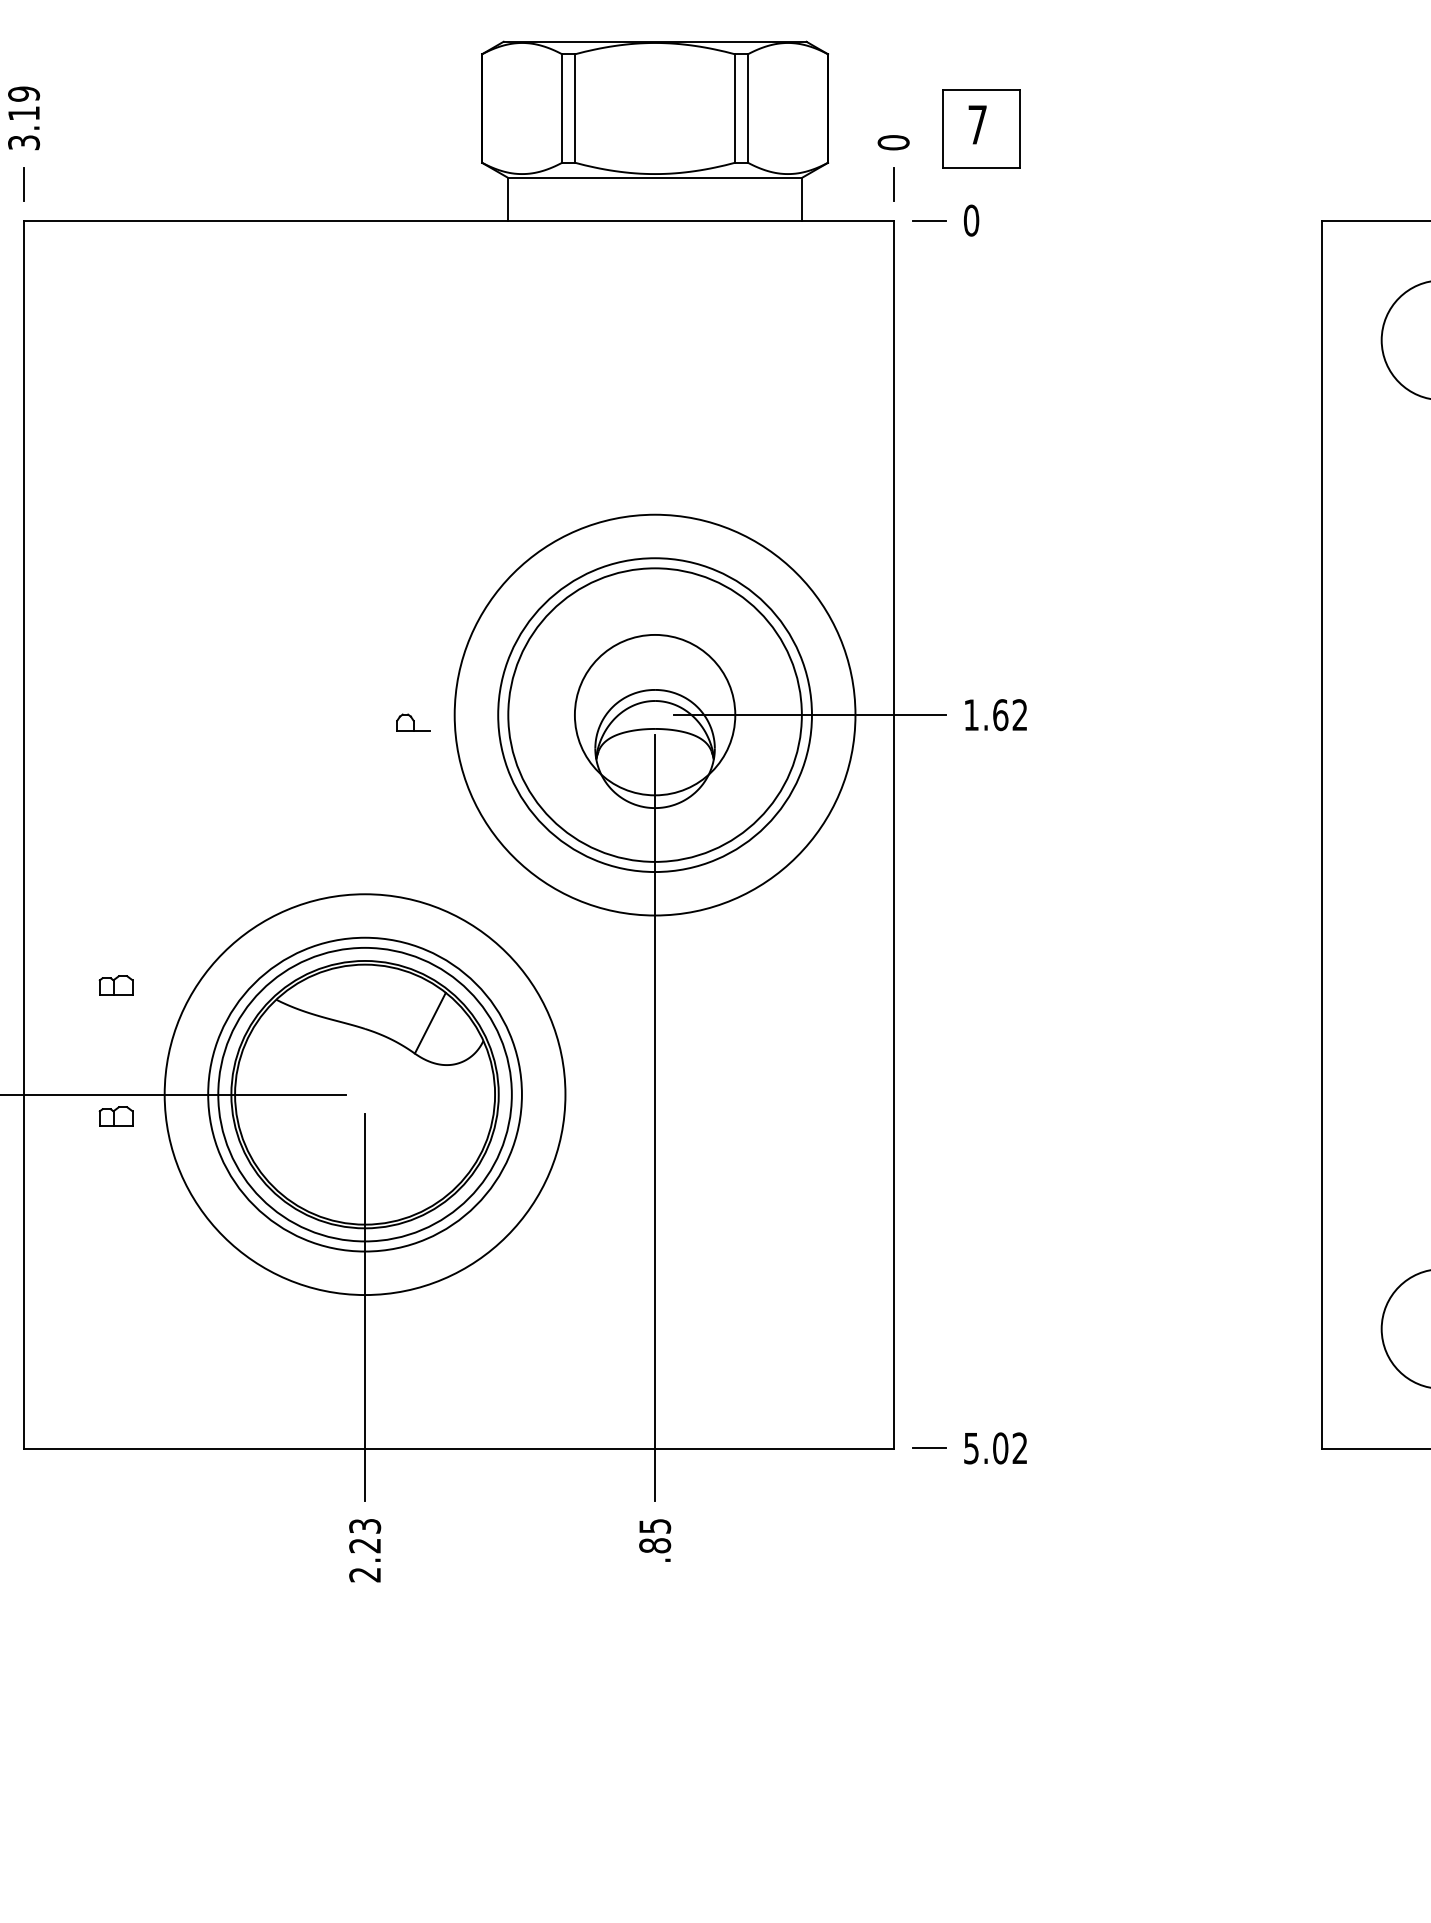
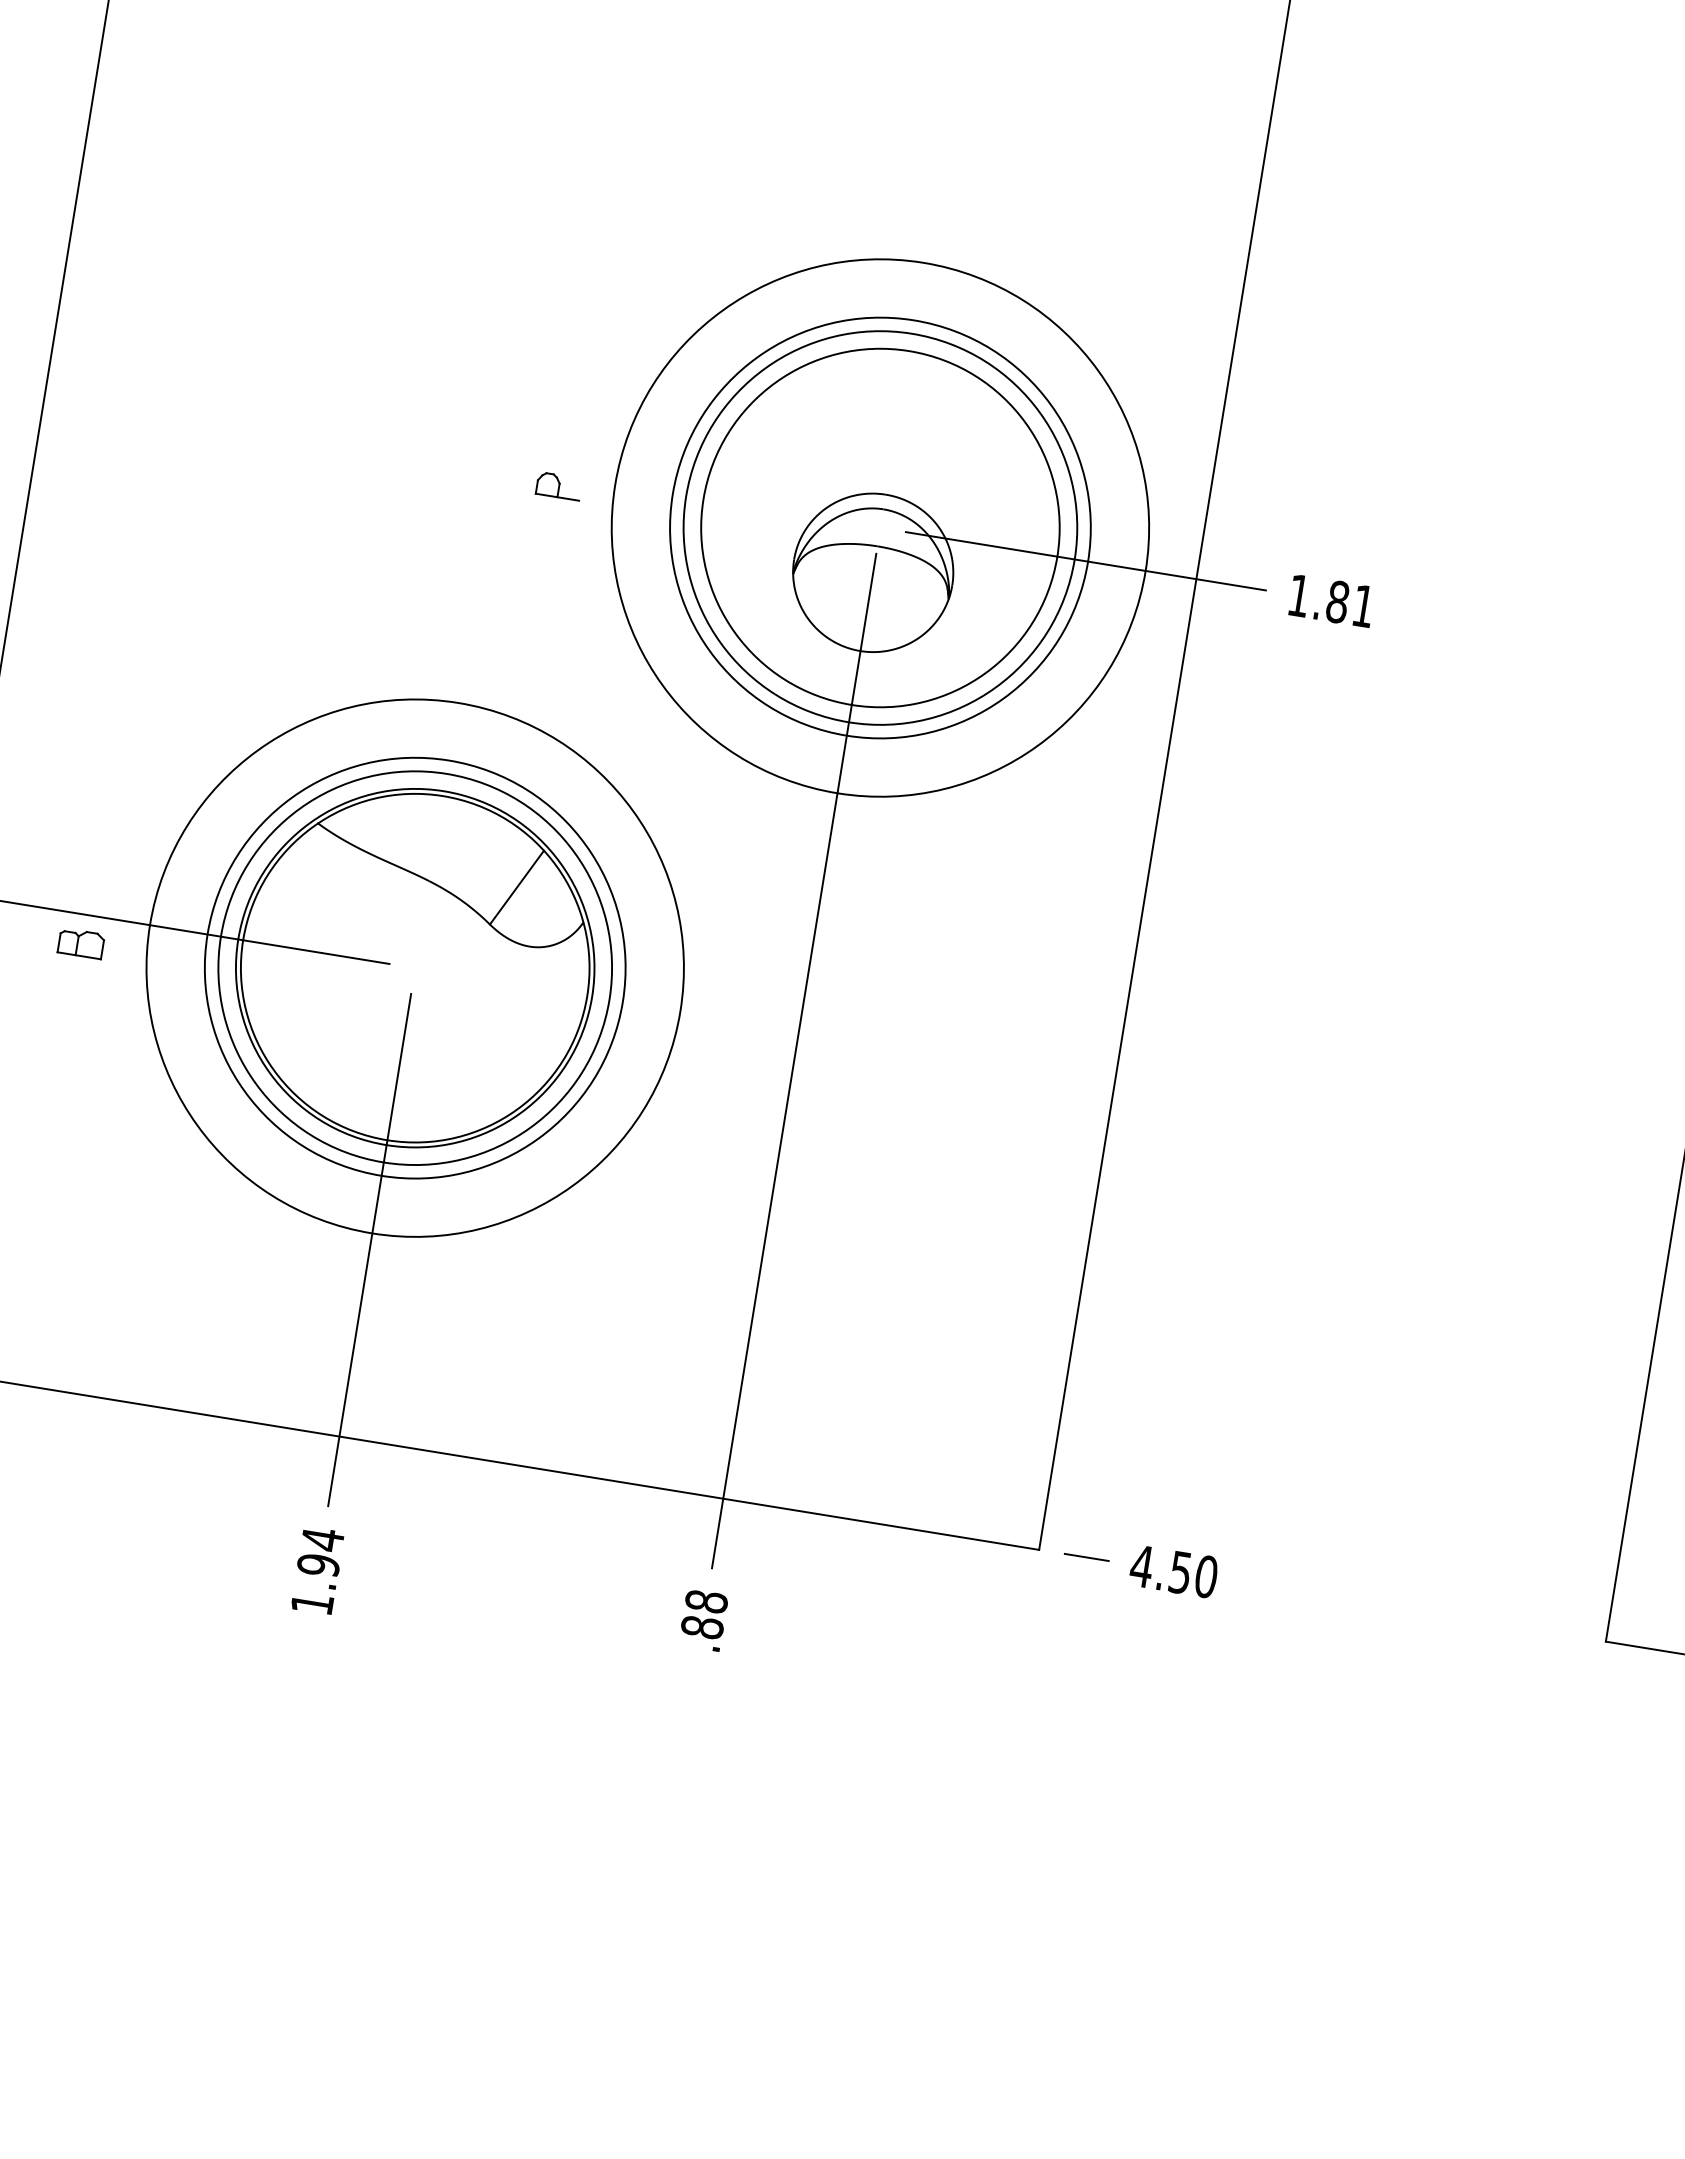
circle: (654, 714) -> (879, 527), size x1.67
text: (1010, 714) -> (1350, 603), 1.62 -> 1.81
part: (115, 985) -> (108, 770), removed
text: (995, 1448) -> (1173, 1571), 5.02 -> 4.50
text: (655, 1525) -> (707, 1600), .85 -> .88
text: (365, 1550) -> (318, 1571), 2.23 -> 1.94

